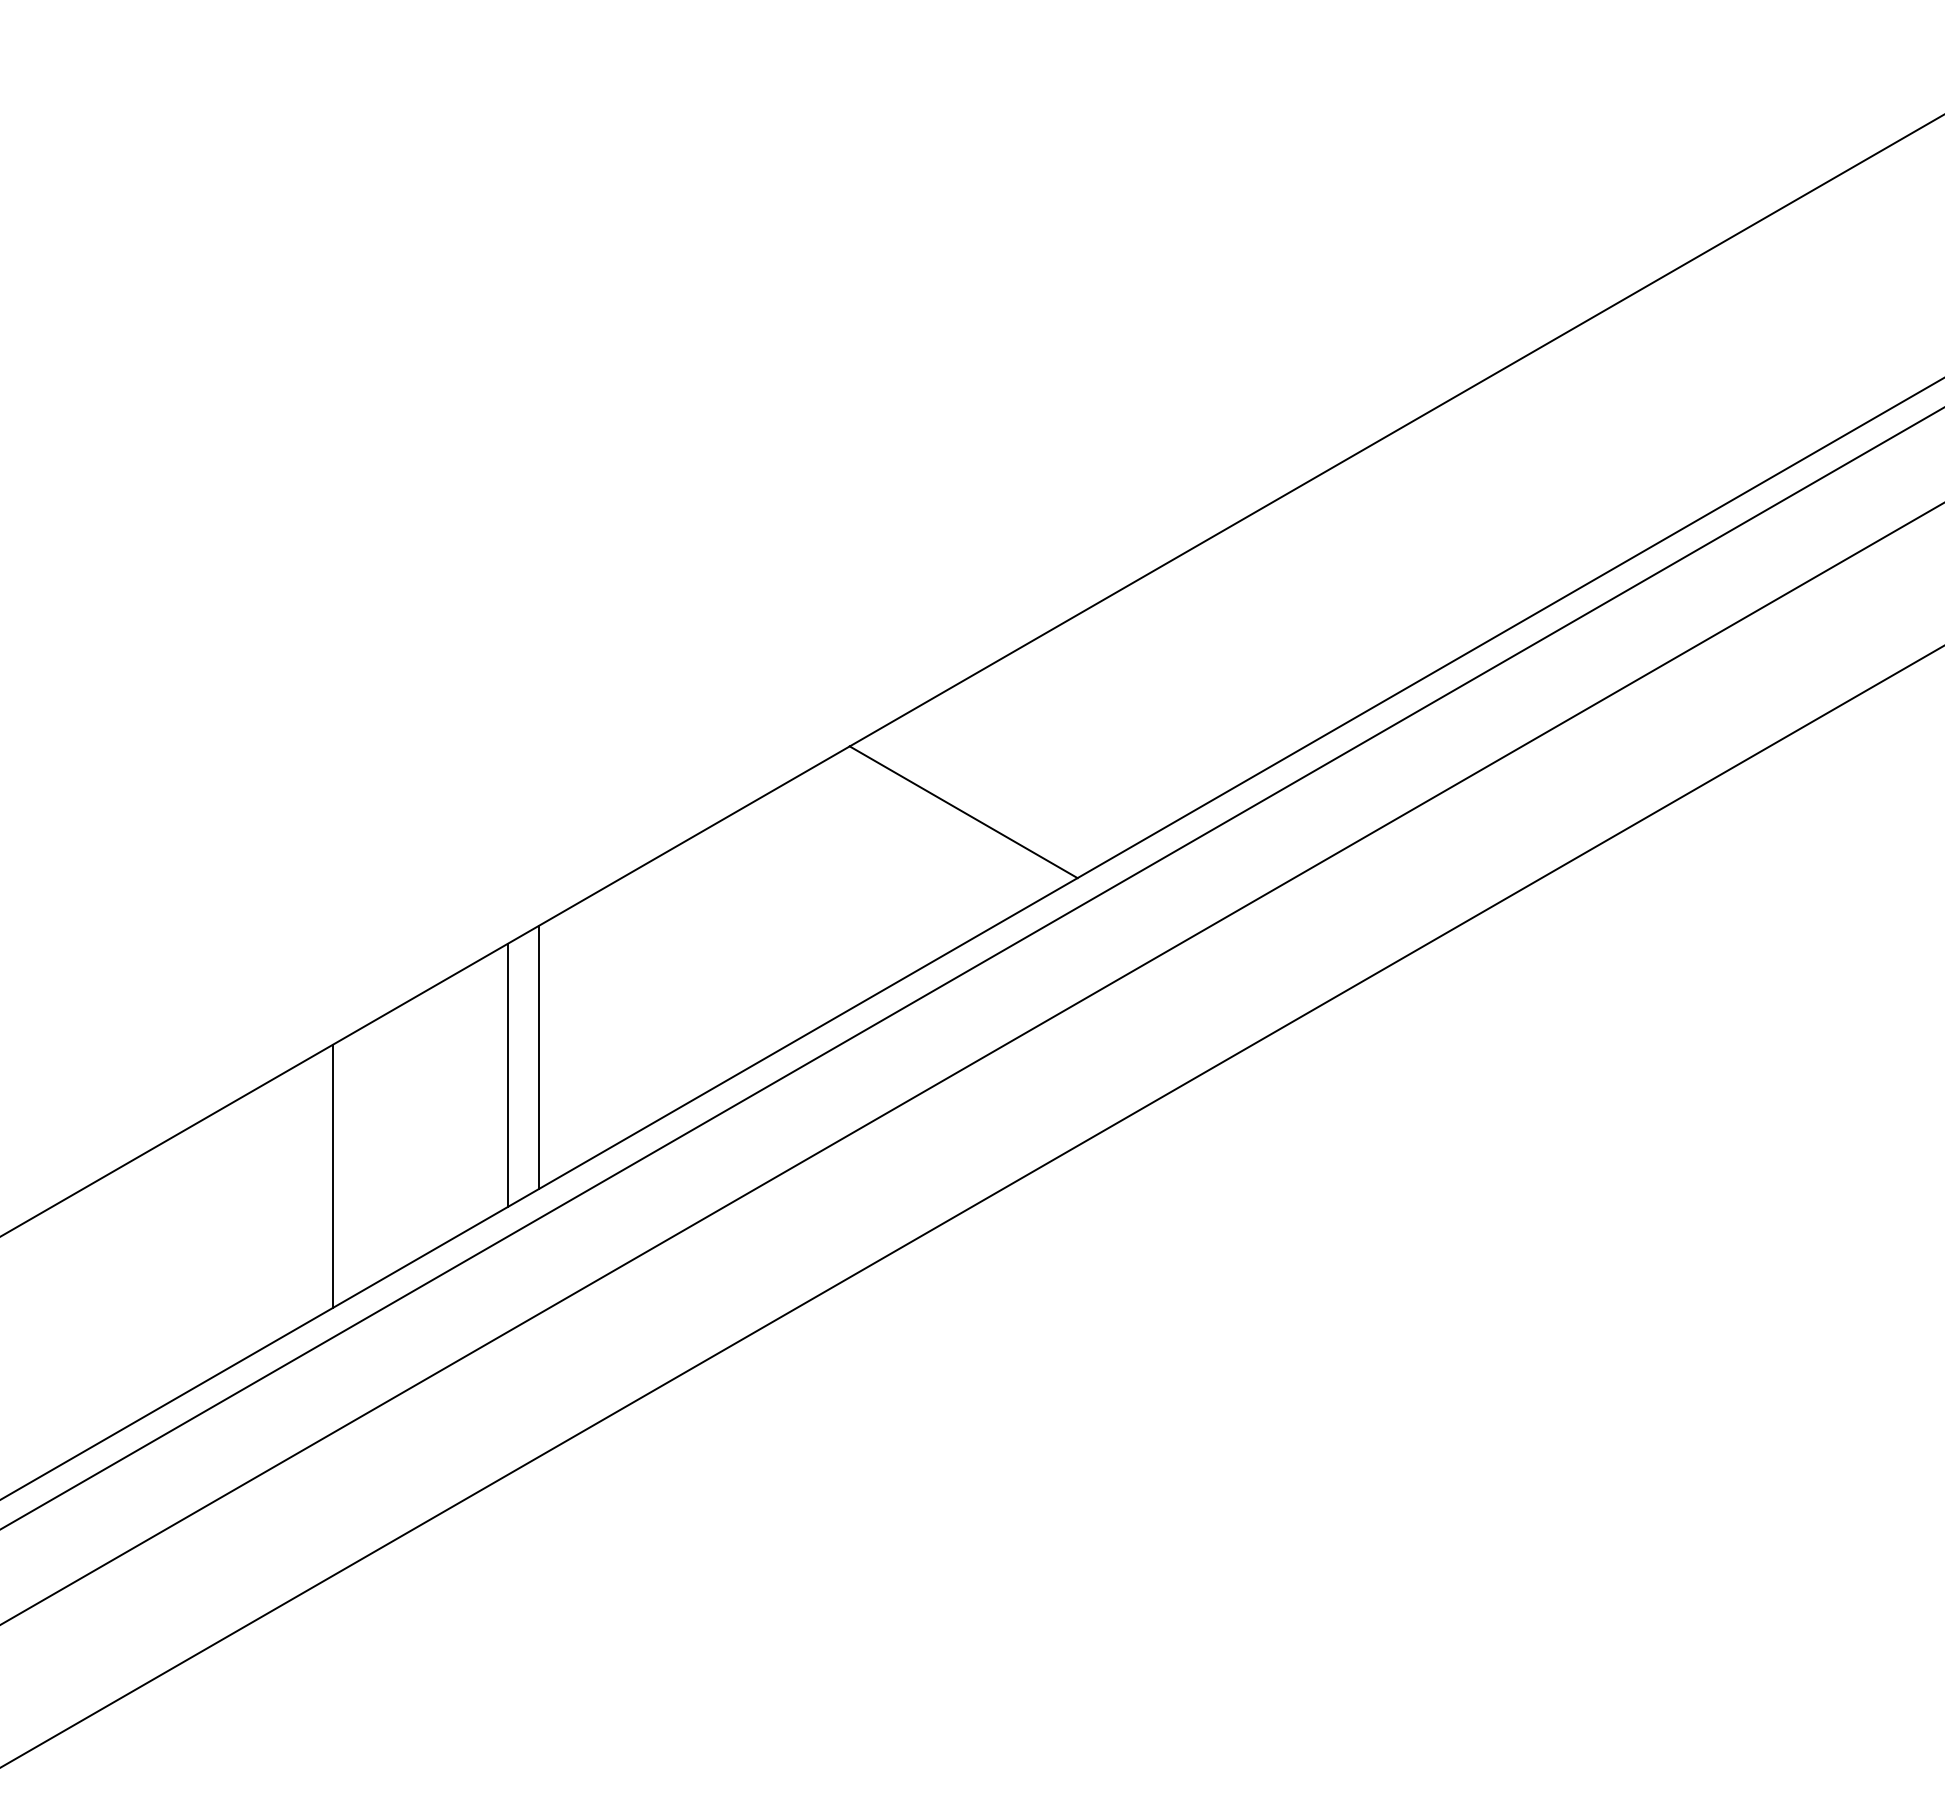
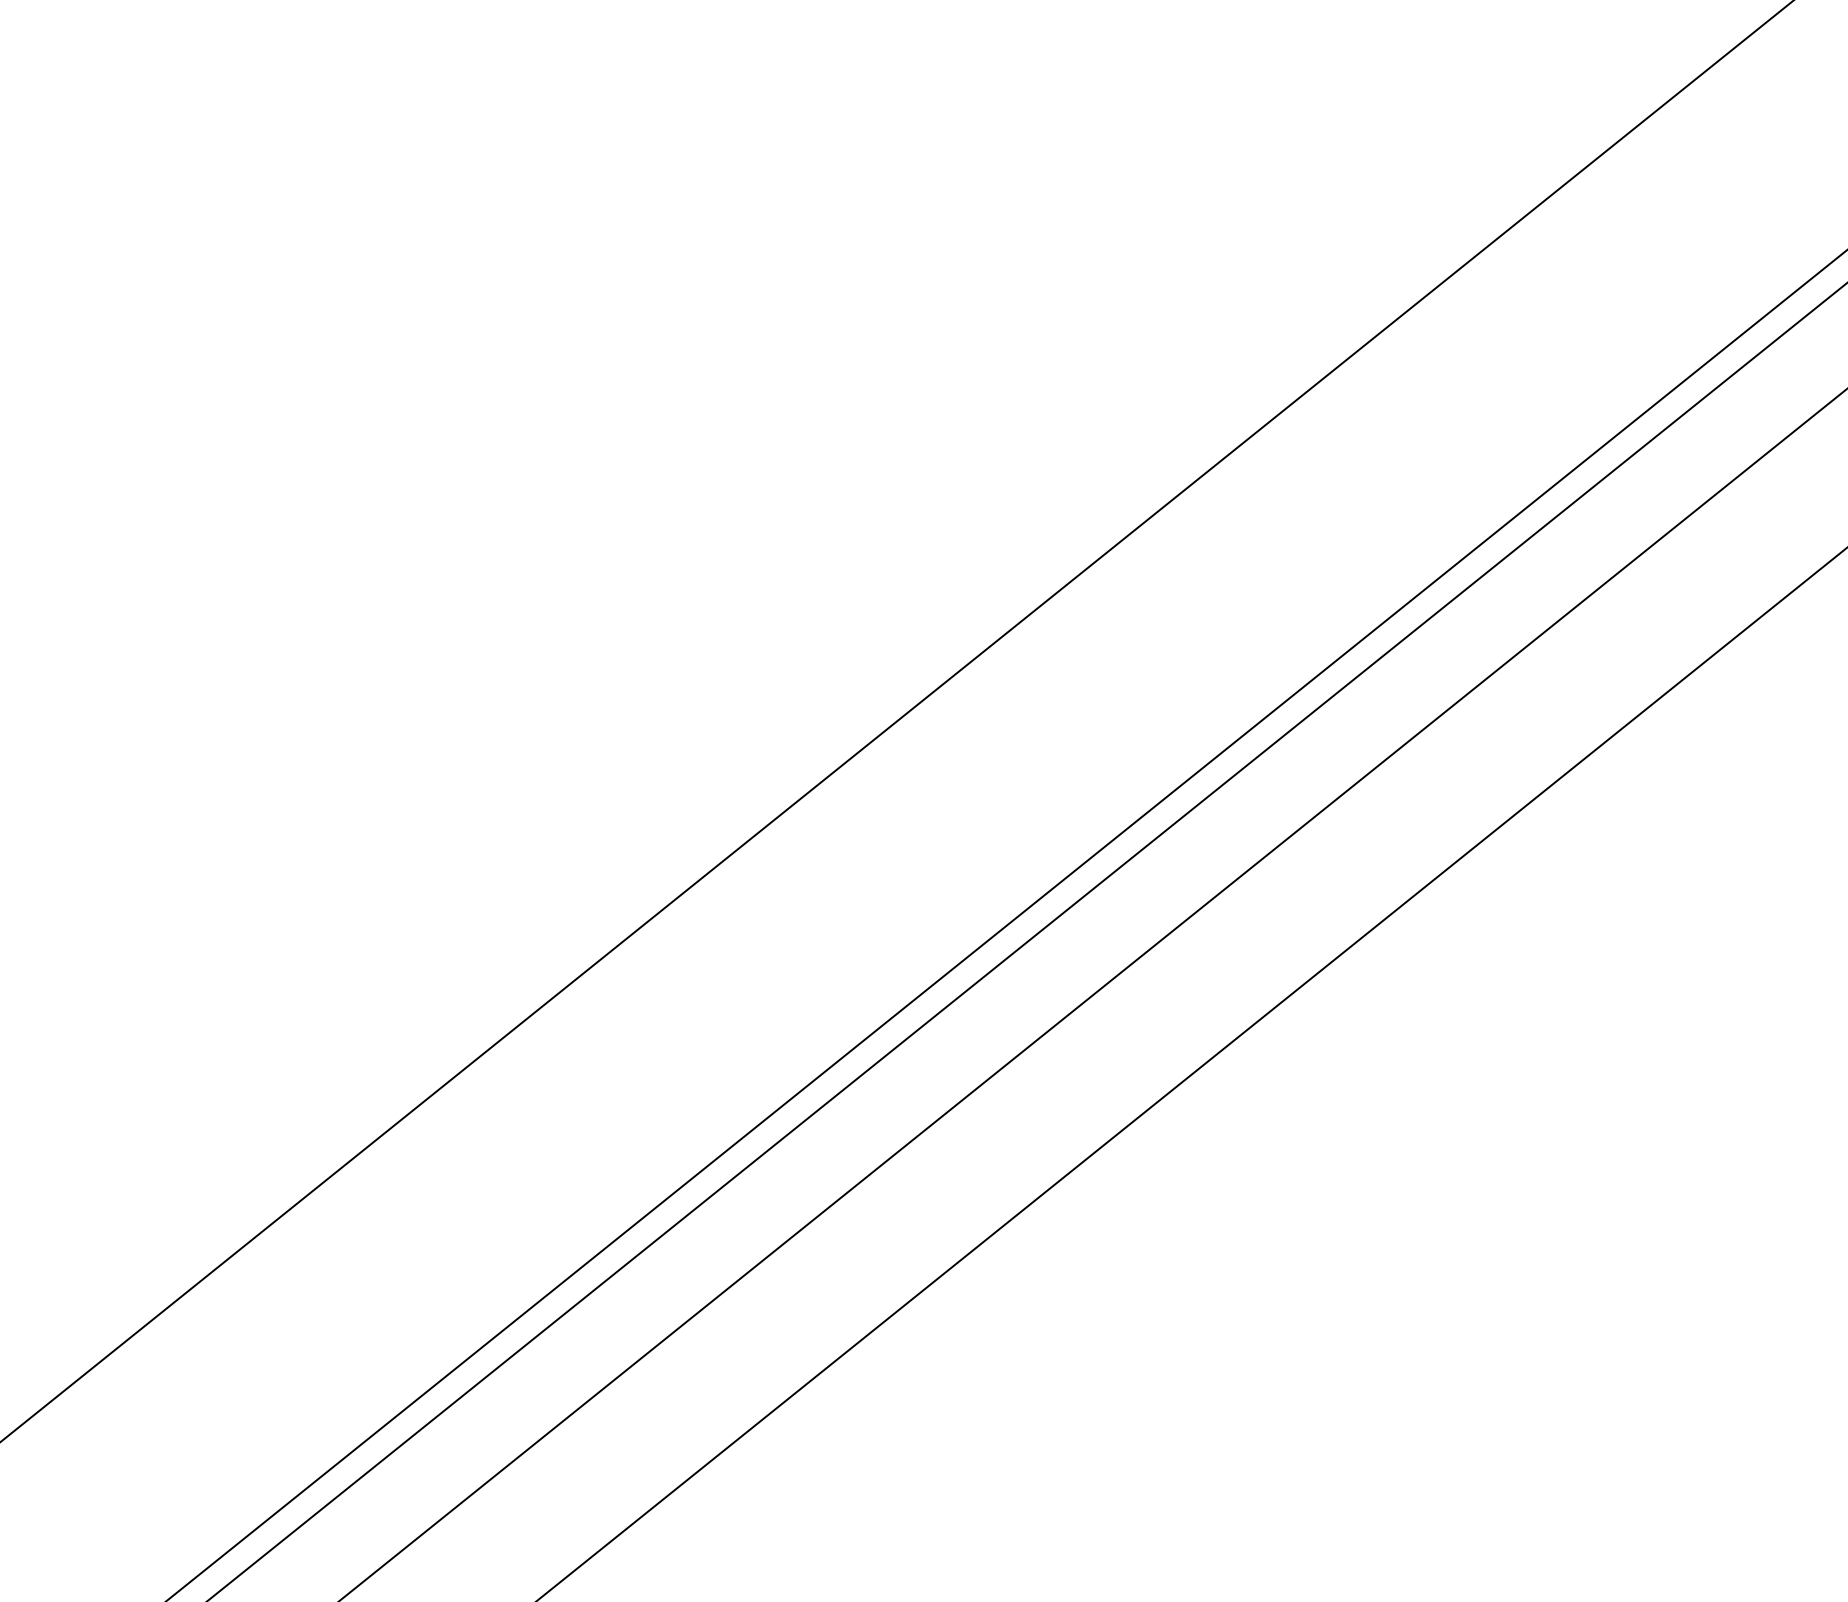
line: (963, 812) -> (780, 961), removed
line: (538, 1057) -> (397, 1268), removed
line: (508, 1074) -> (370, 1290), removed
line: (332, 1176) -> (212, 1418), removed

